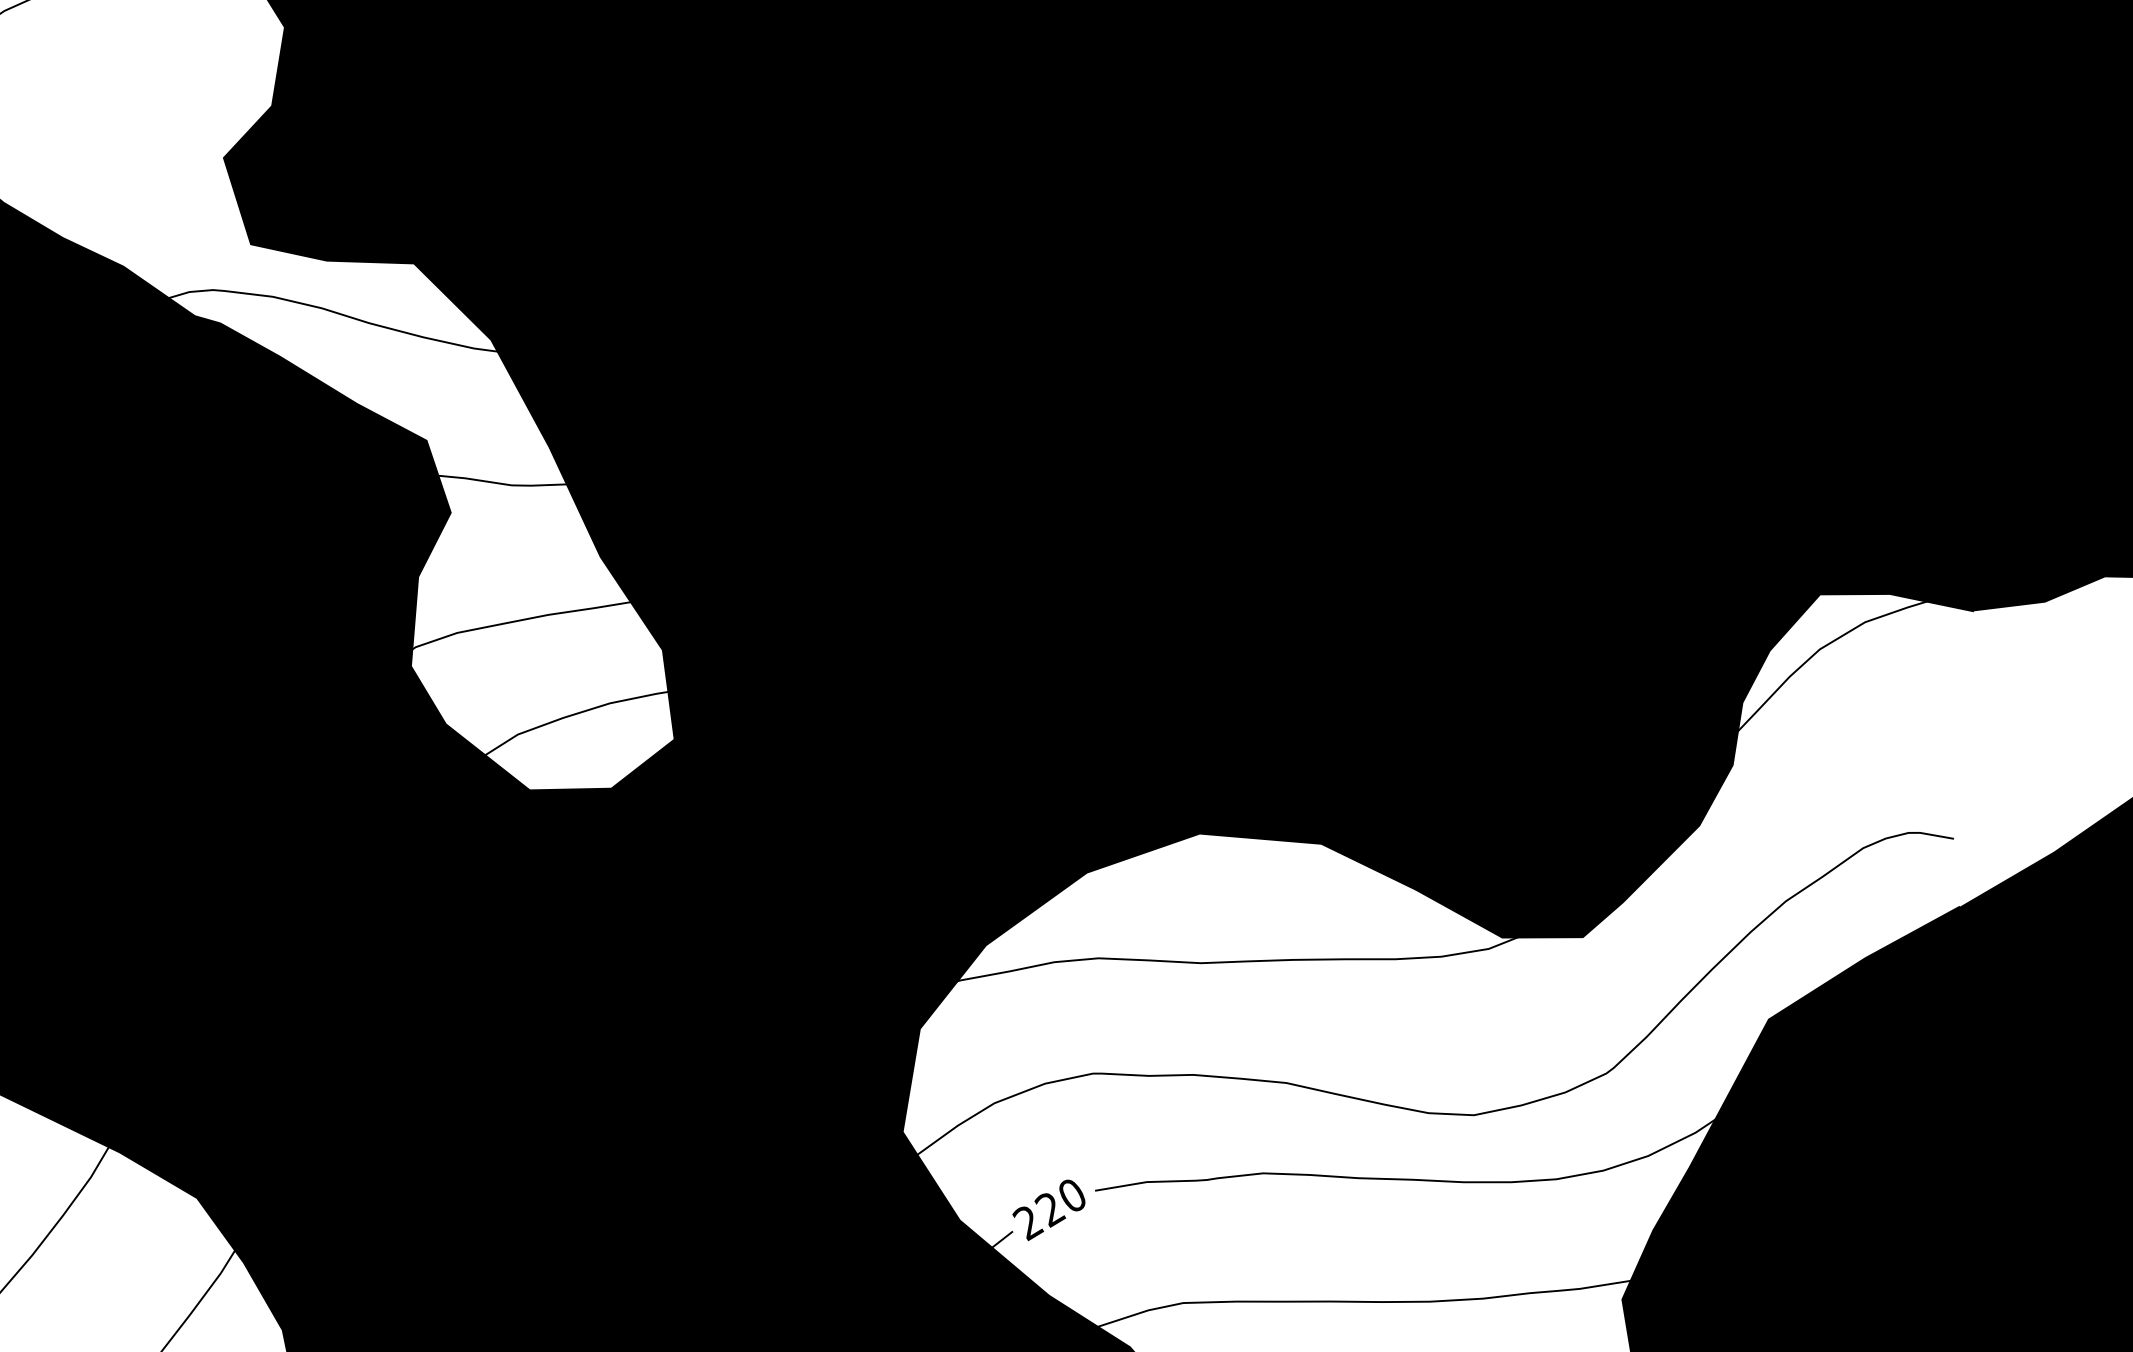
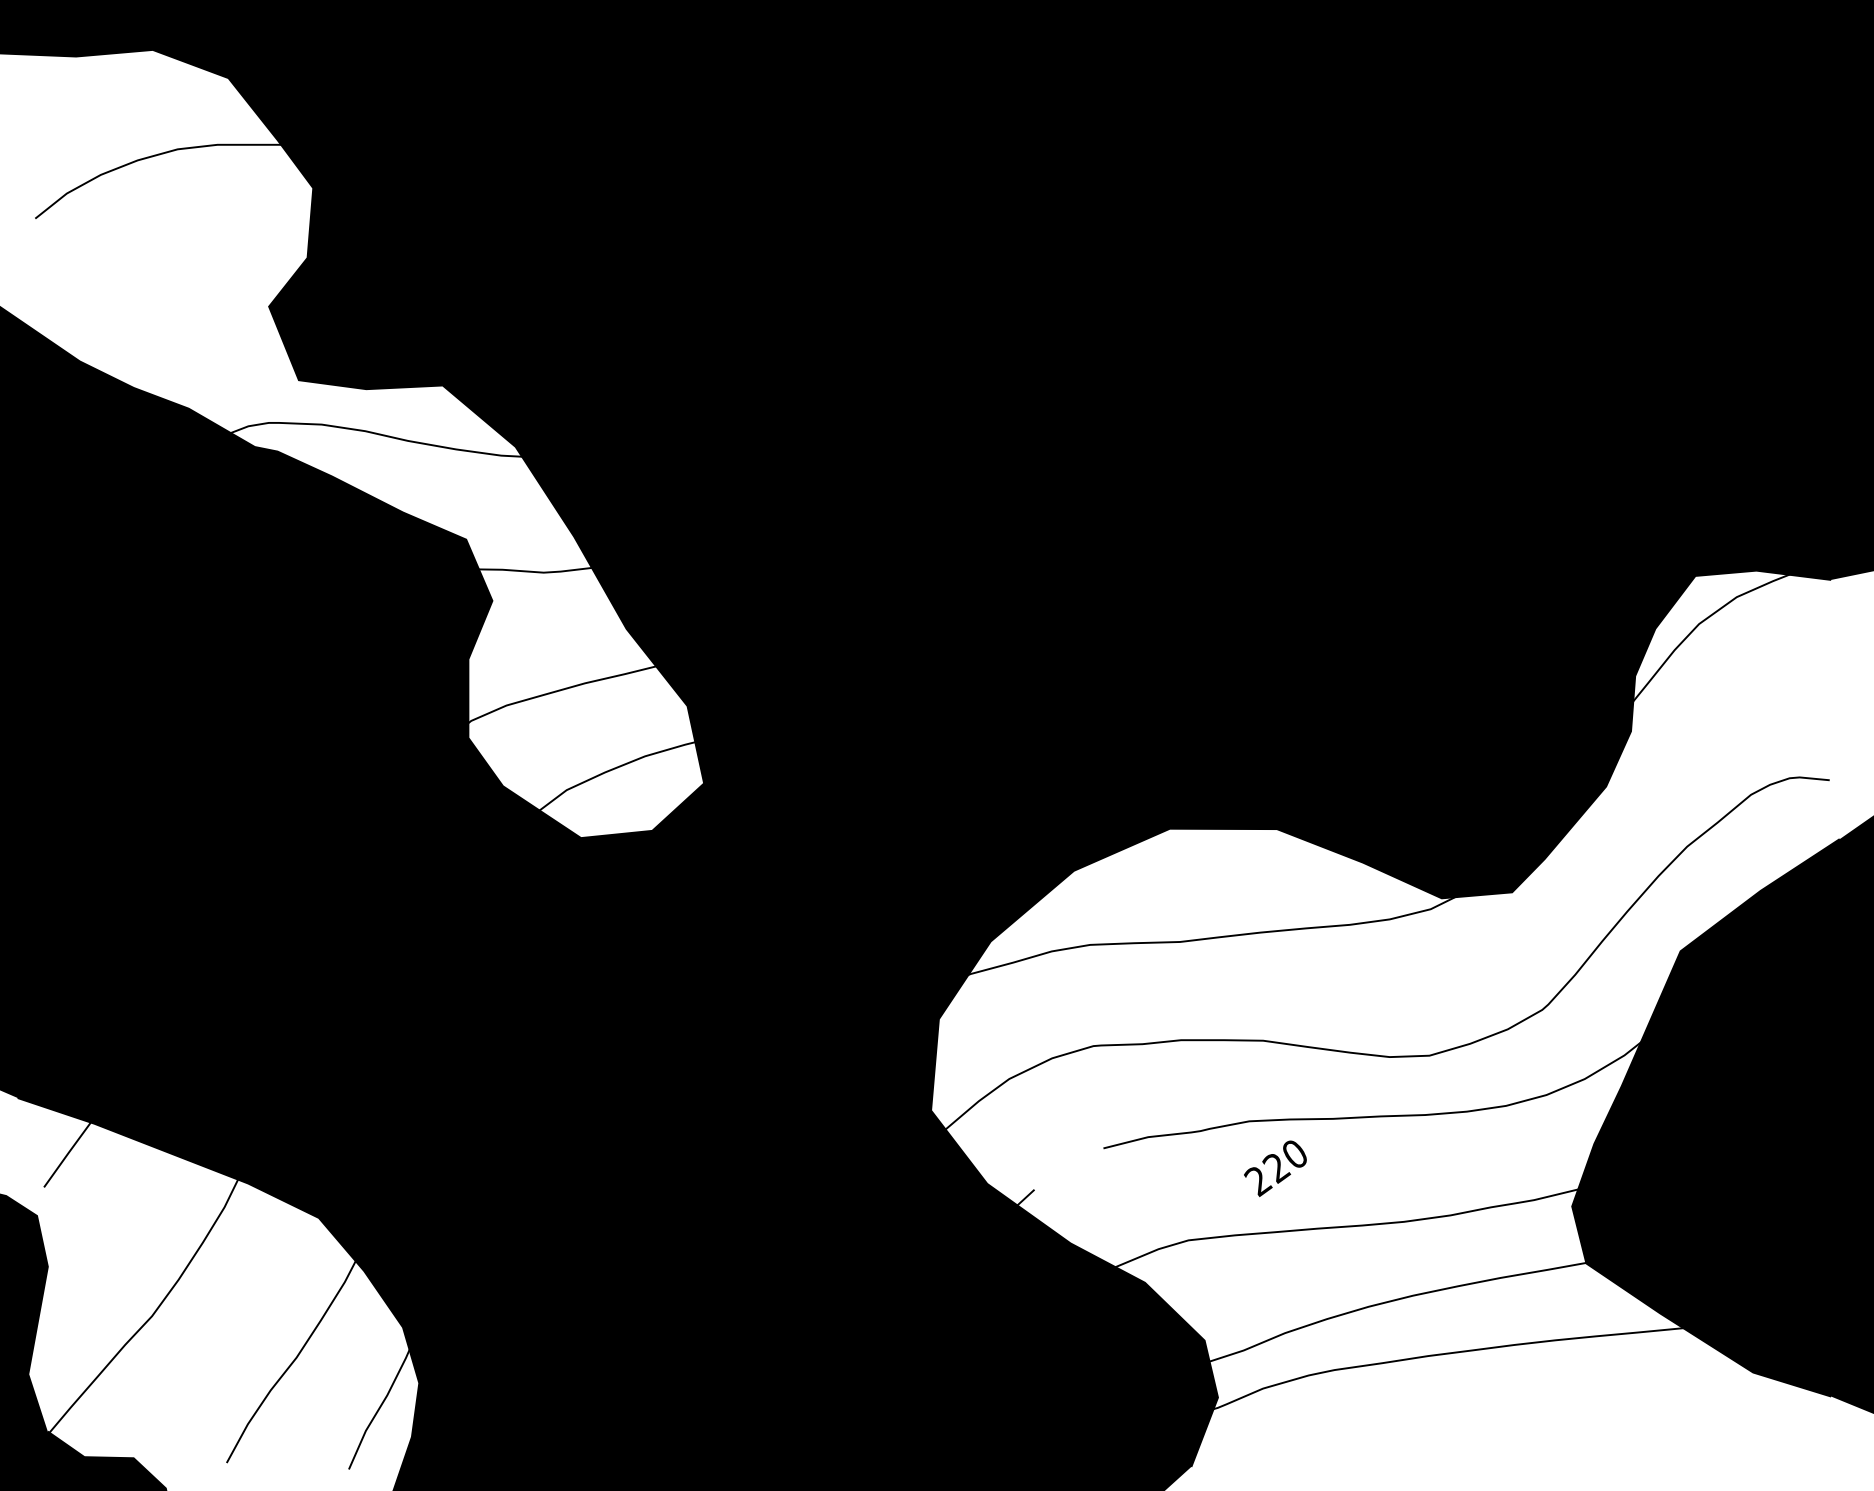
text: (1048, 1210) -> (1275, 1168), moved

